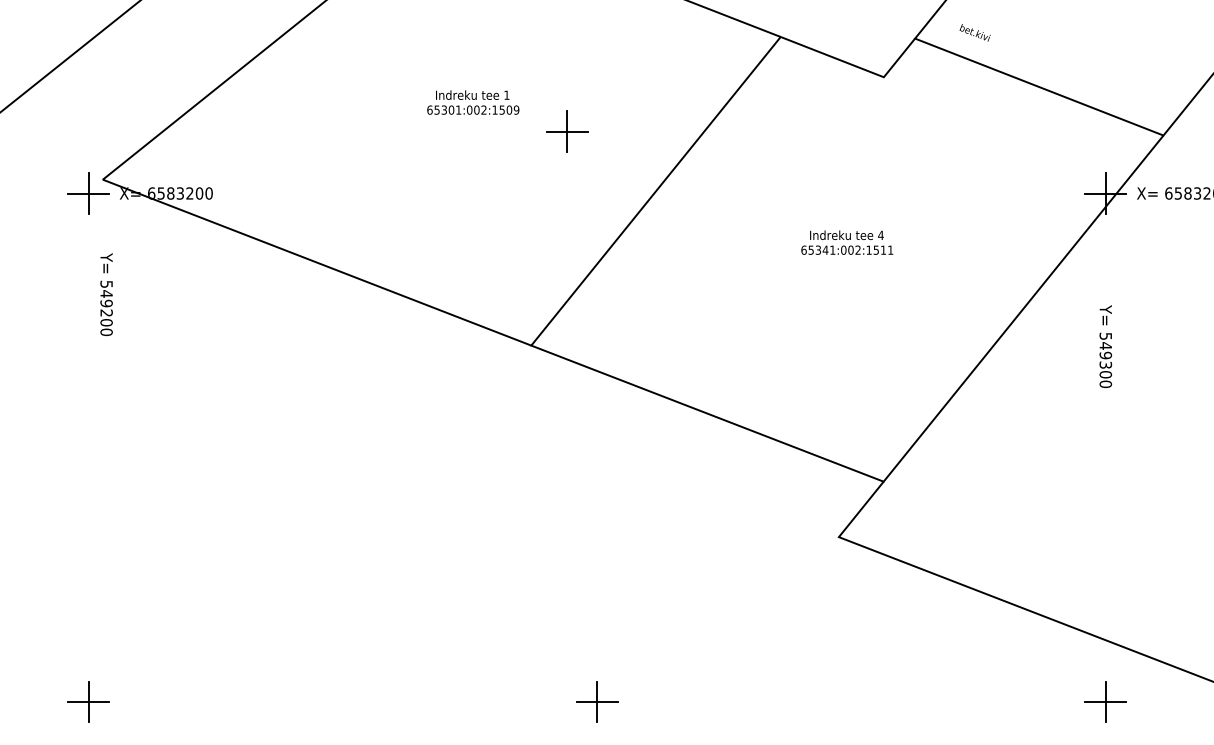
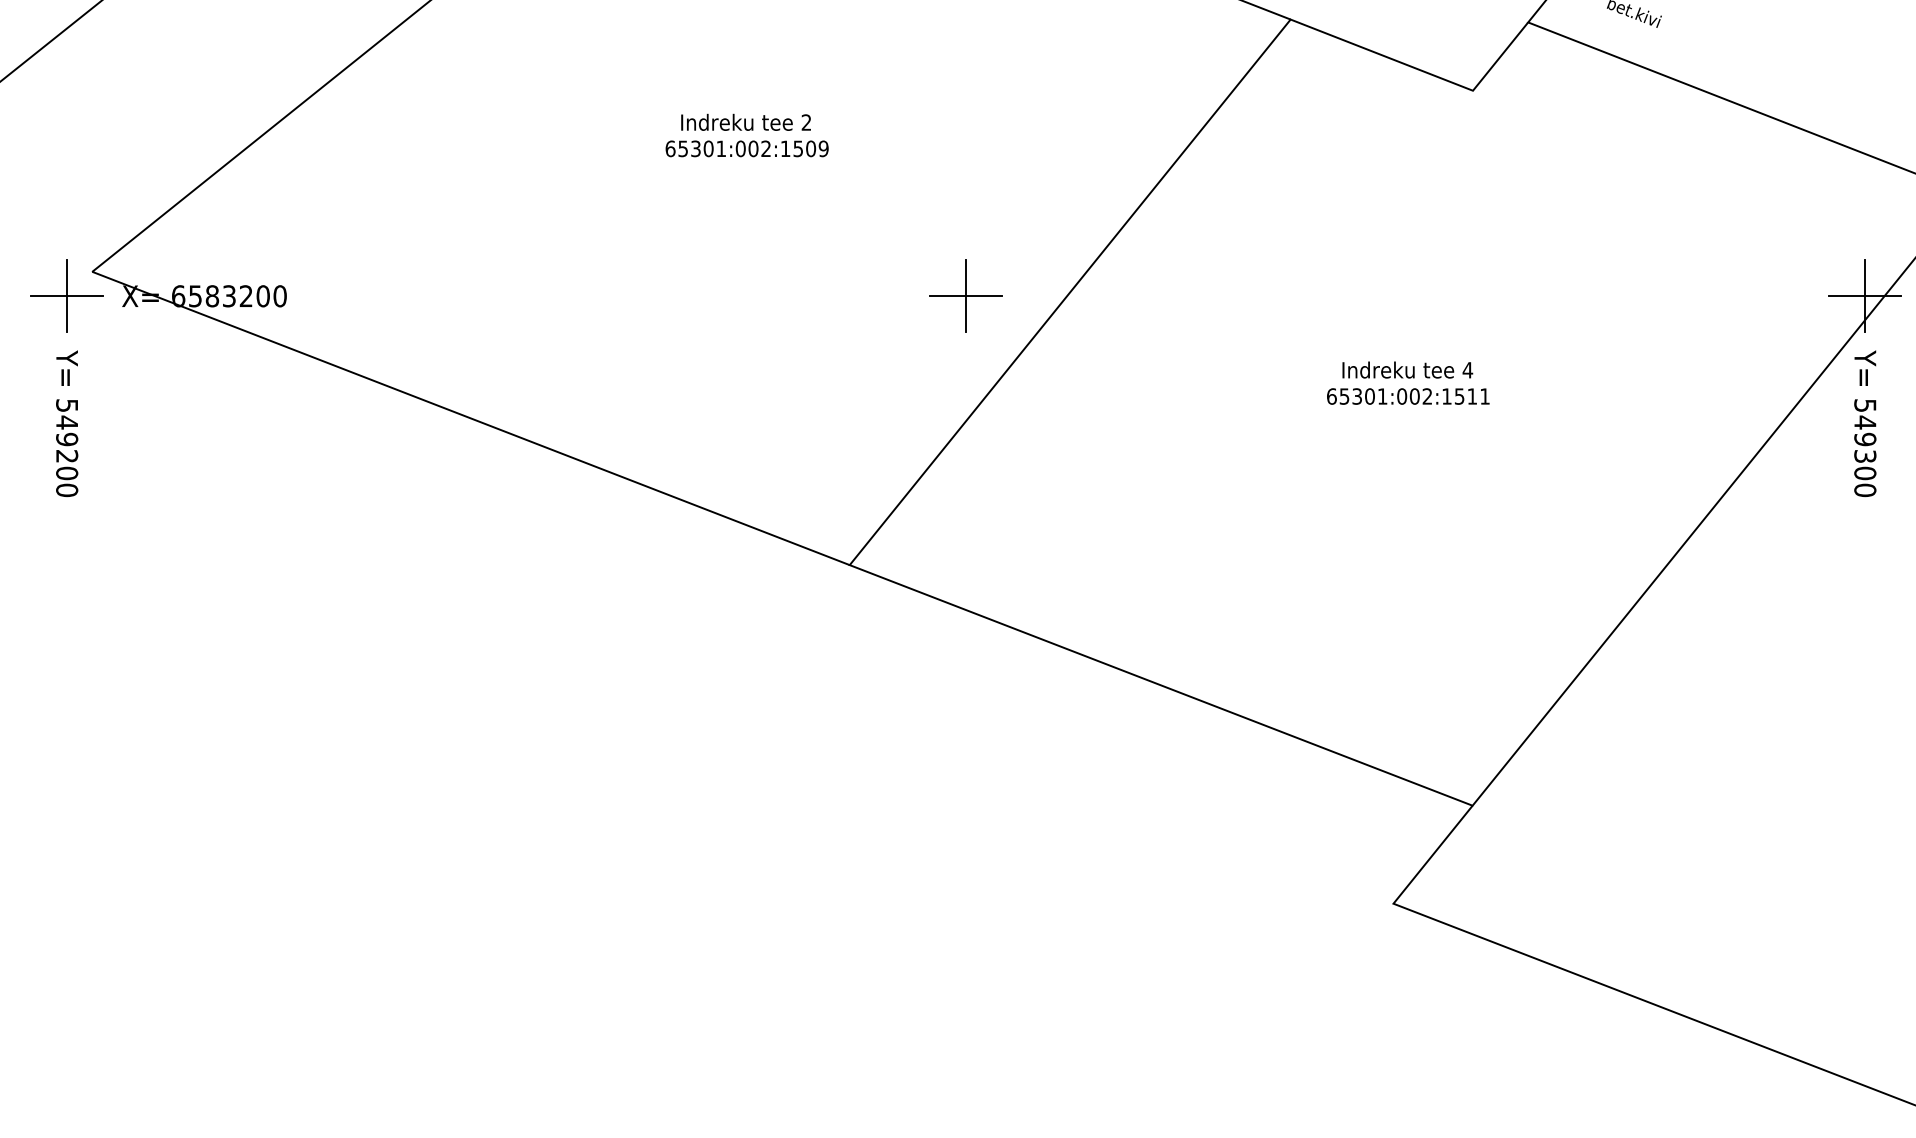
text: (506, 94) -> (805, 121), 1 -> 2
part: (567, 131) -> (966, 296), moved
text: (825, 249) -> (1369, 395), 65341:002:1511 -> 65301:002:1511
text: (106, 294) -> (66, 423), moved
text: (1105, 346) -> (1864, 423), moved

